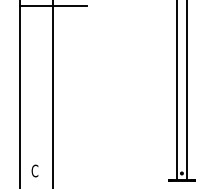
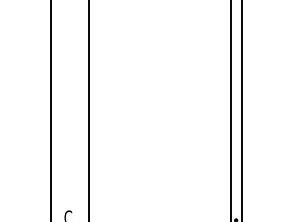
line: (53, 5) -> (89, 28), removed

